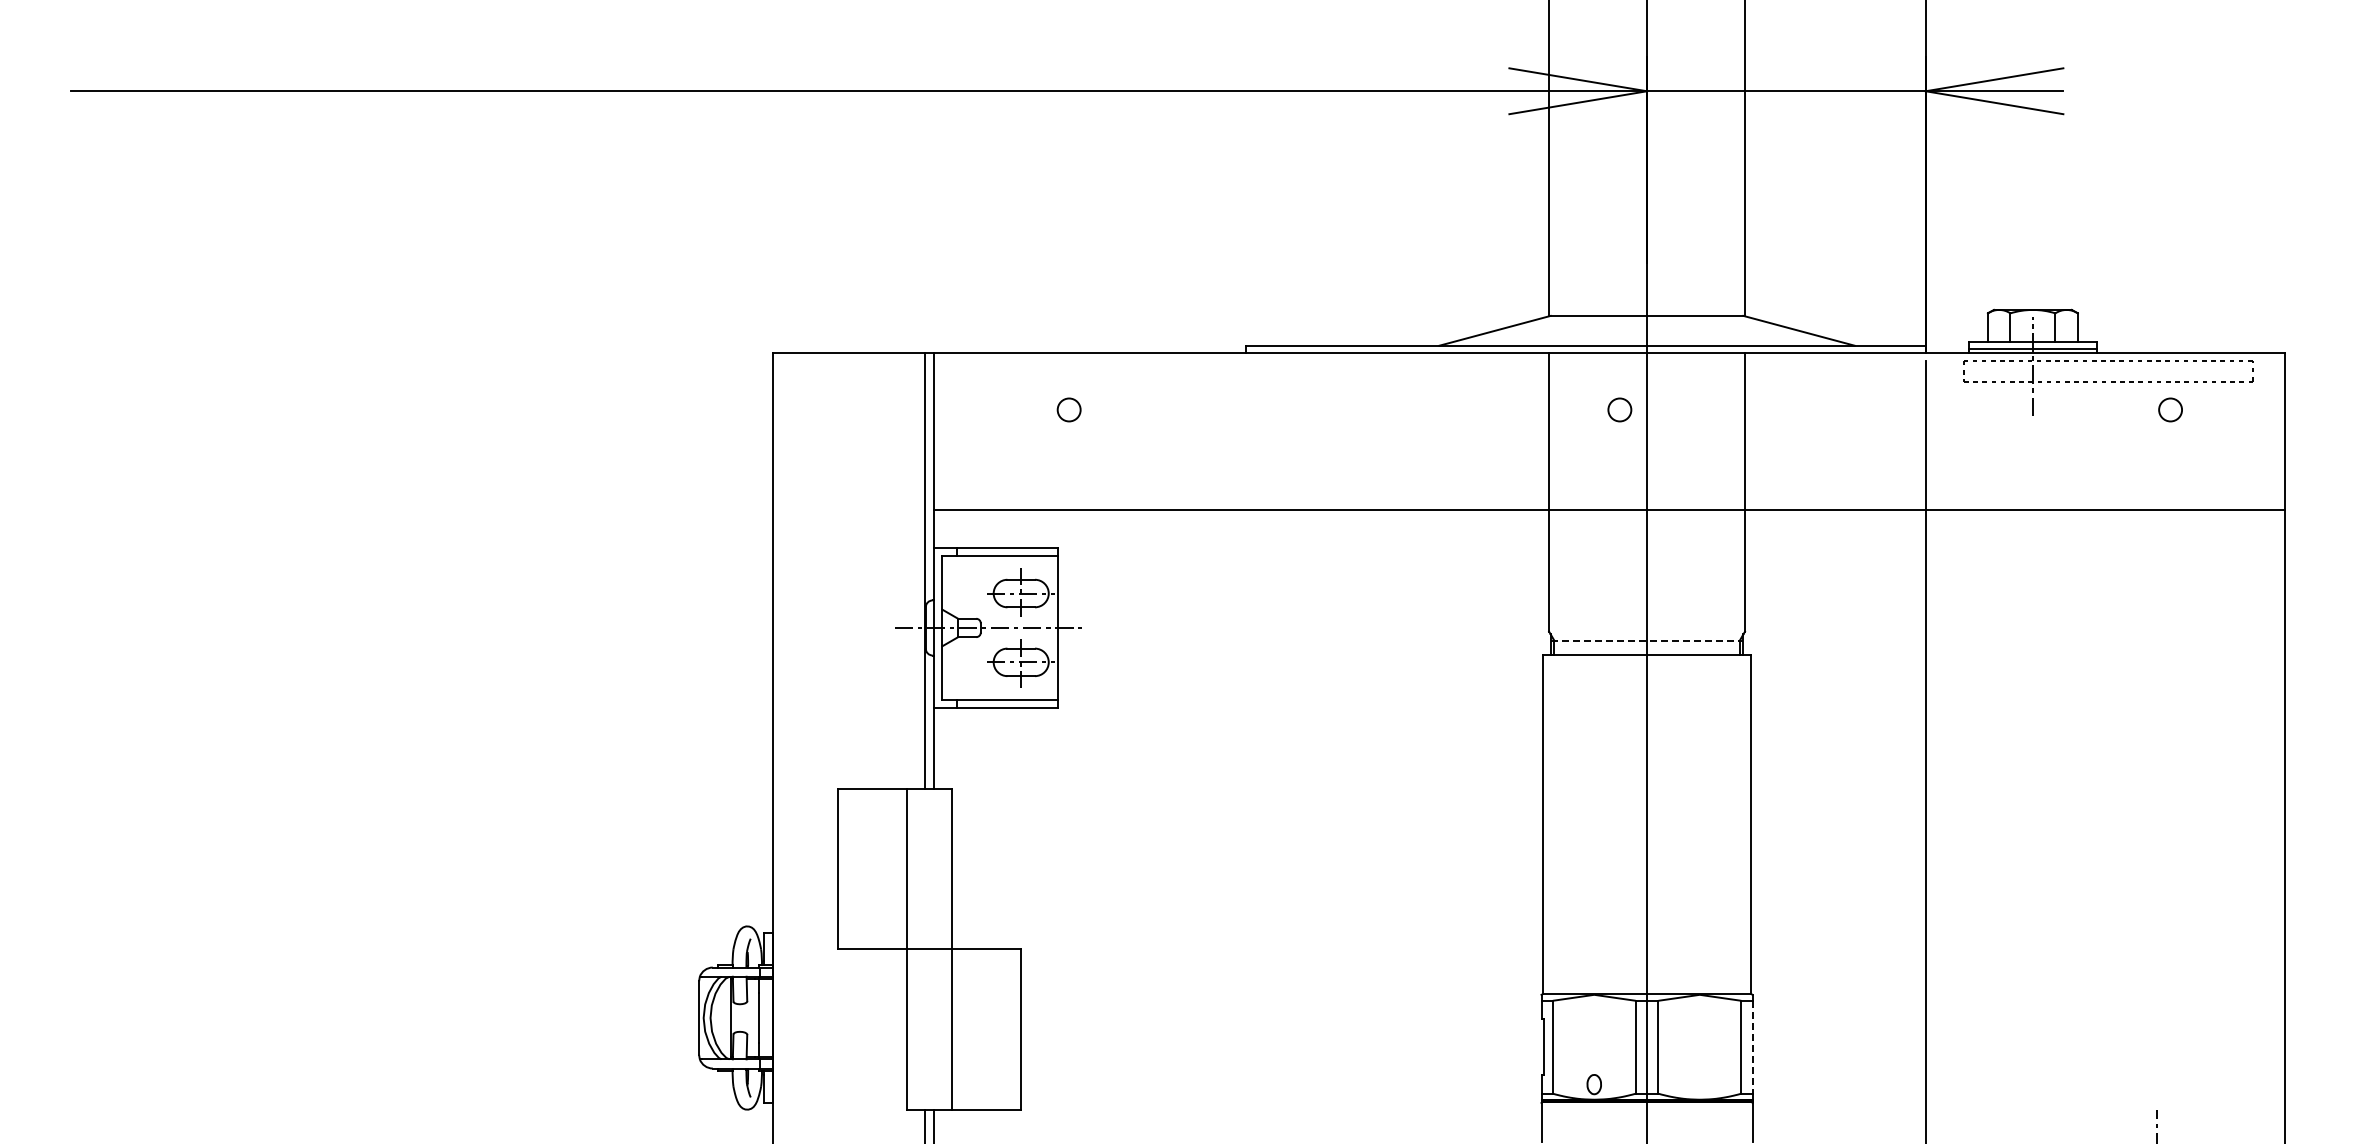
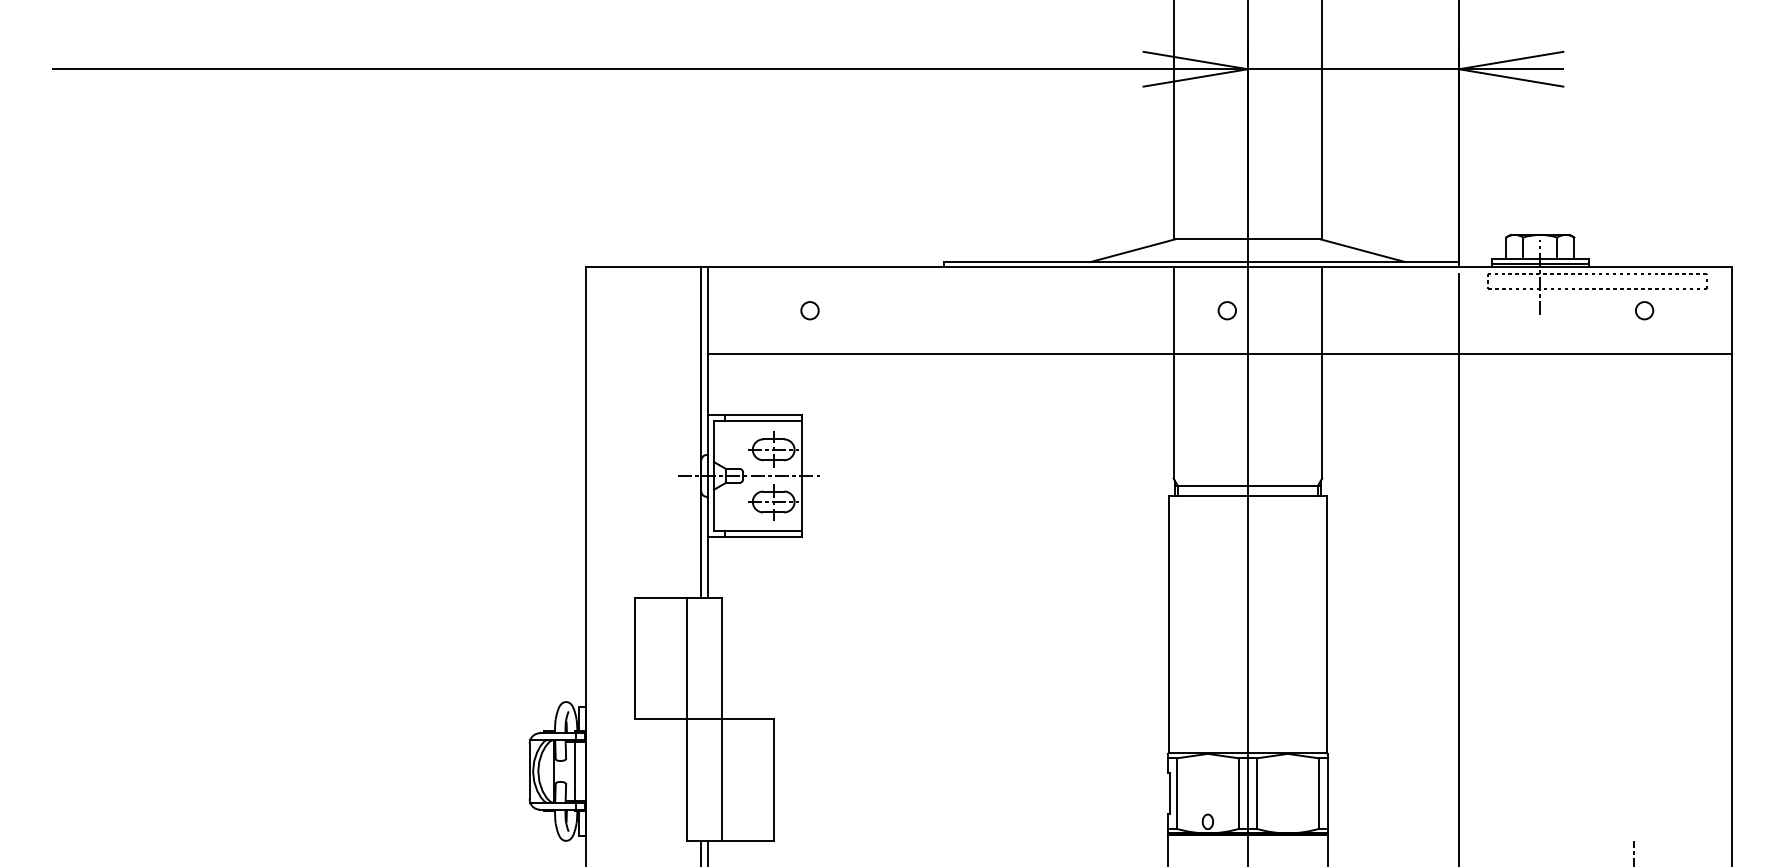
line: (1609, 510) -> (1219, 354), moved
line: (1647, 640) -> (1248, 485), dashed -> solid
line: (1752, 1047) -> (1327, 793), dashed -> solid

